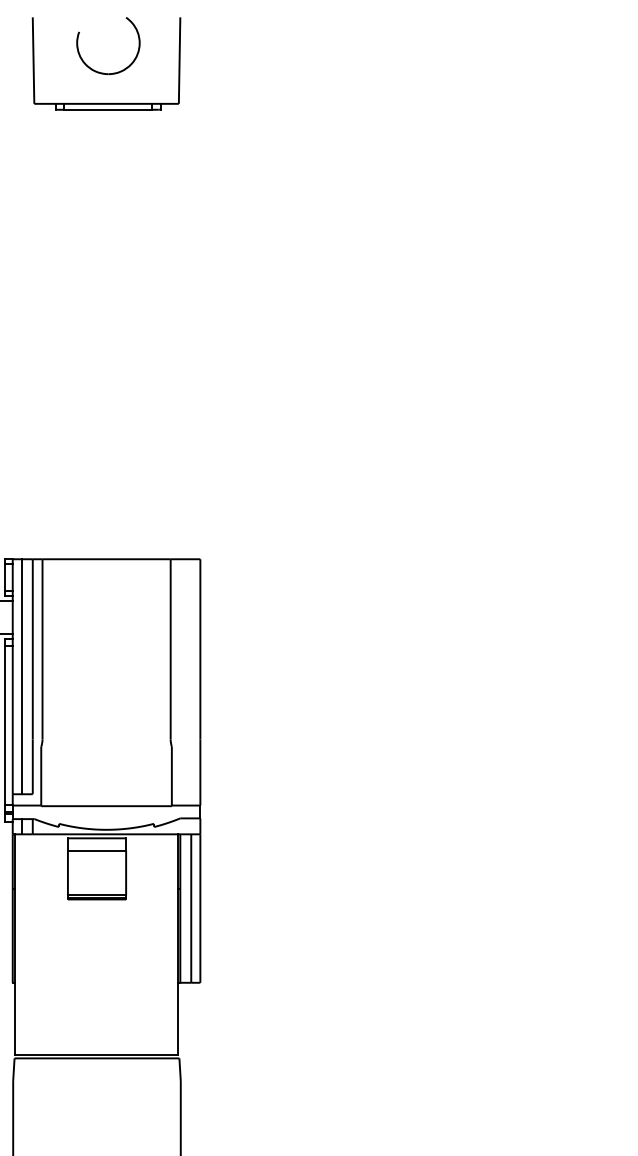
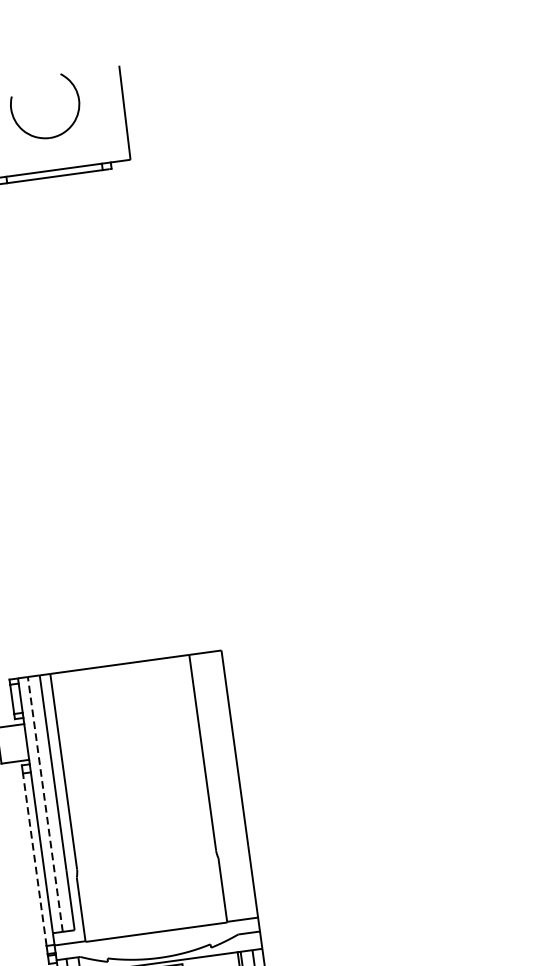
line: (21, 676) -> (44, 804), solid -> dashed
line: (5, 725) -> (34, 859), solid -> dashed

